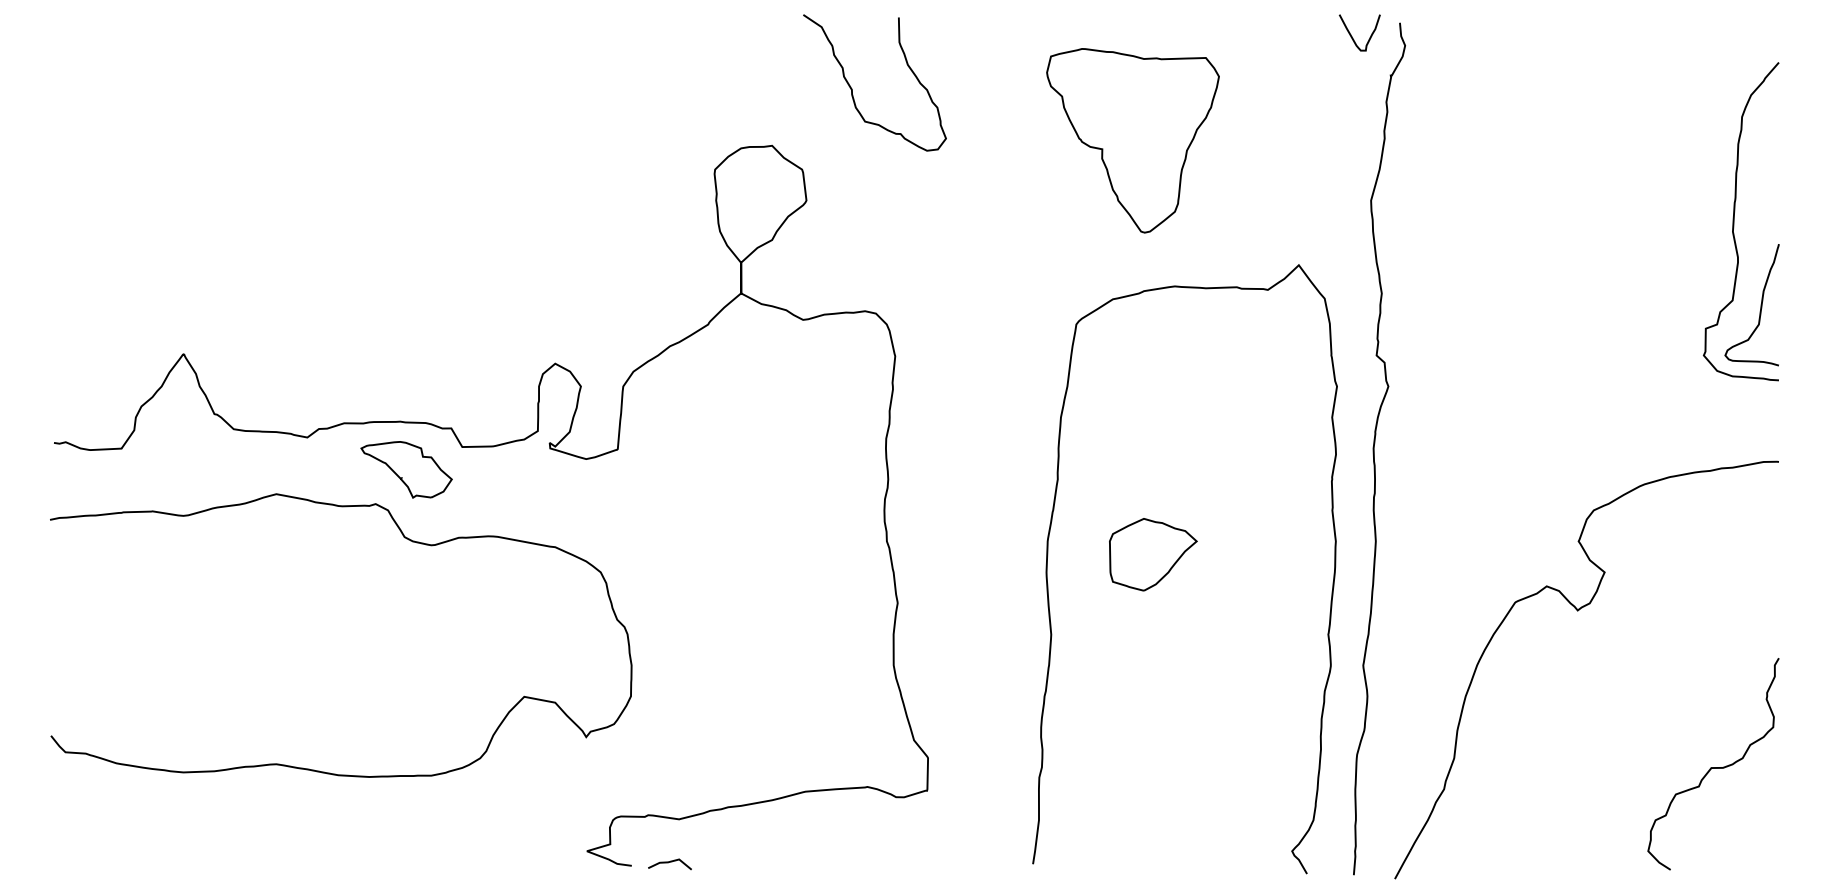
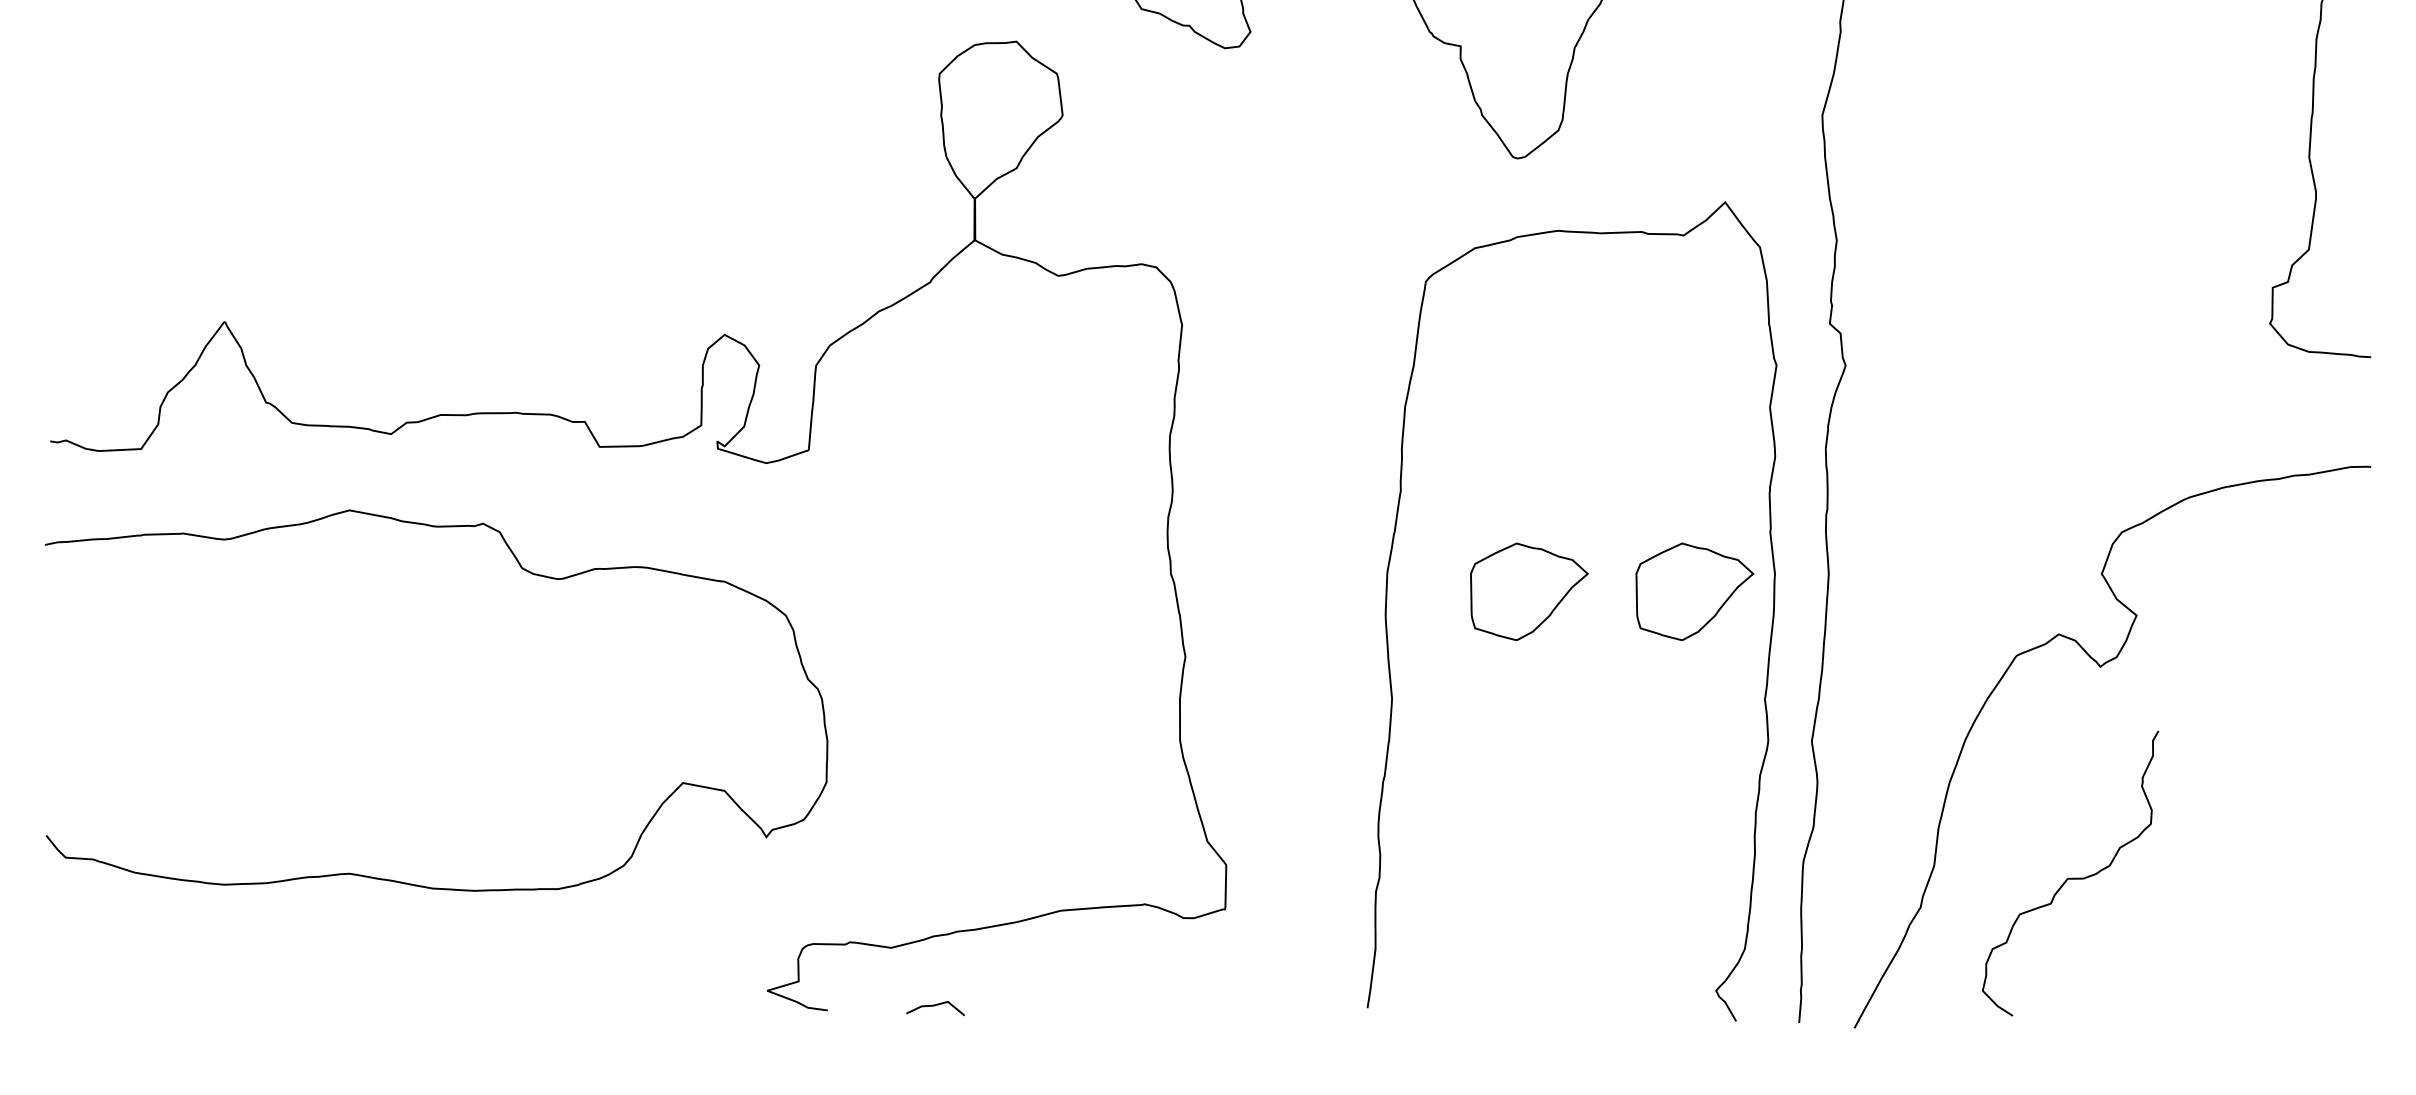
curve: (1760, 305) -> (2346, 256), removed
part: (406, 469) -> (524, 477), removed
part: (1276, 554) -> (1695, 591), added
curve: (1713, 767) -> (2070, 878), moved
line: (668, 863) -> (933, 1007), moved

